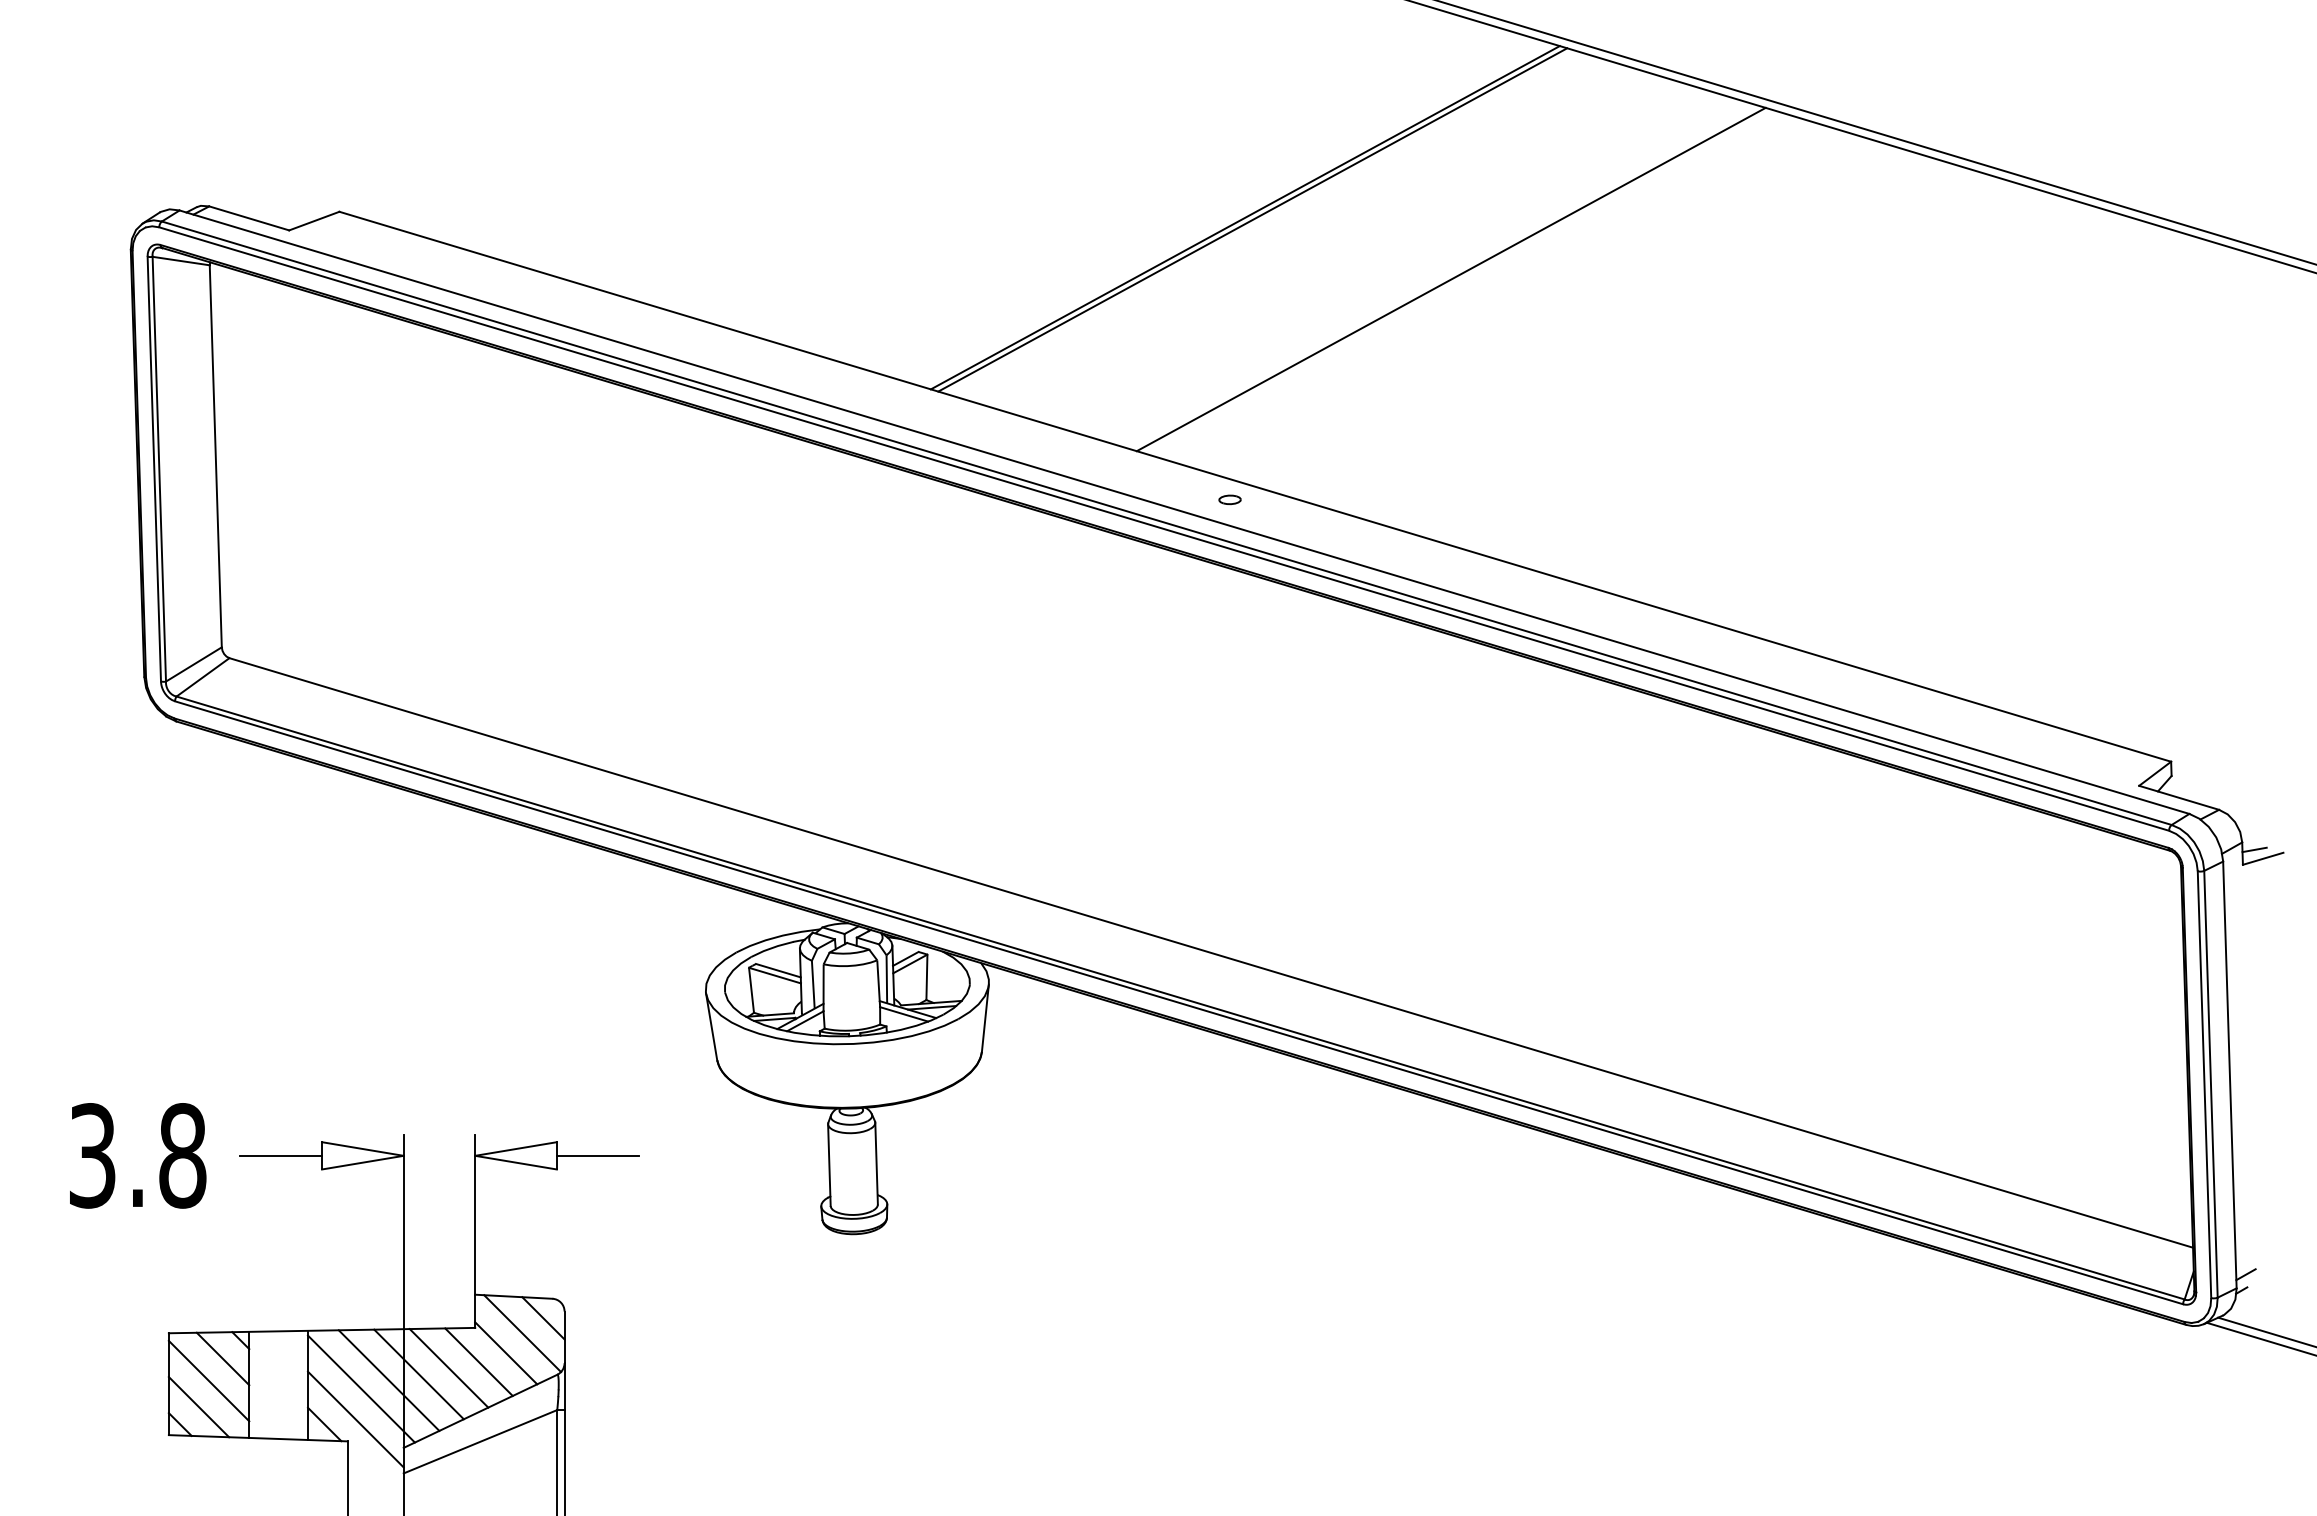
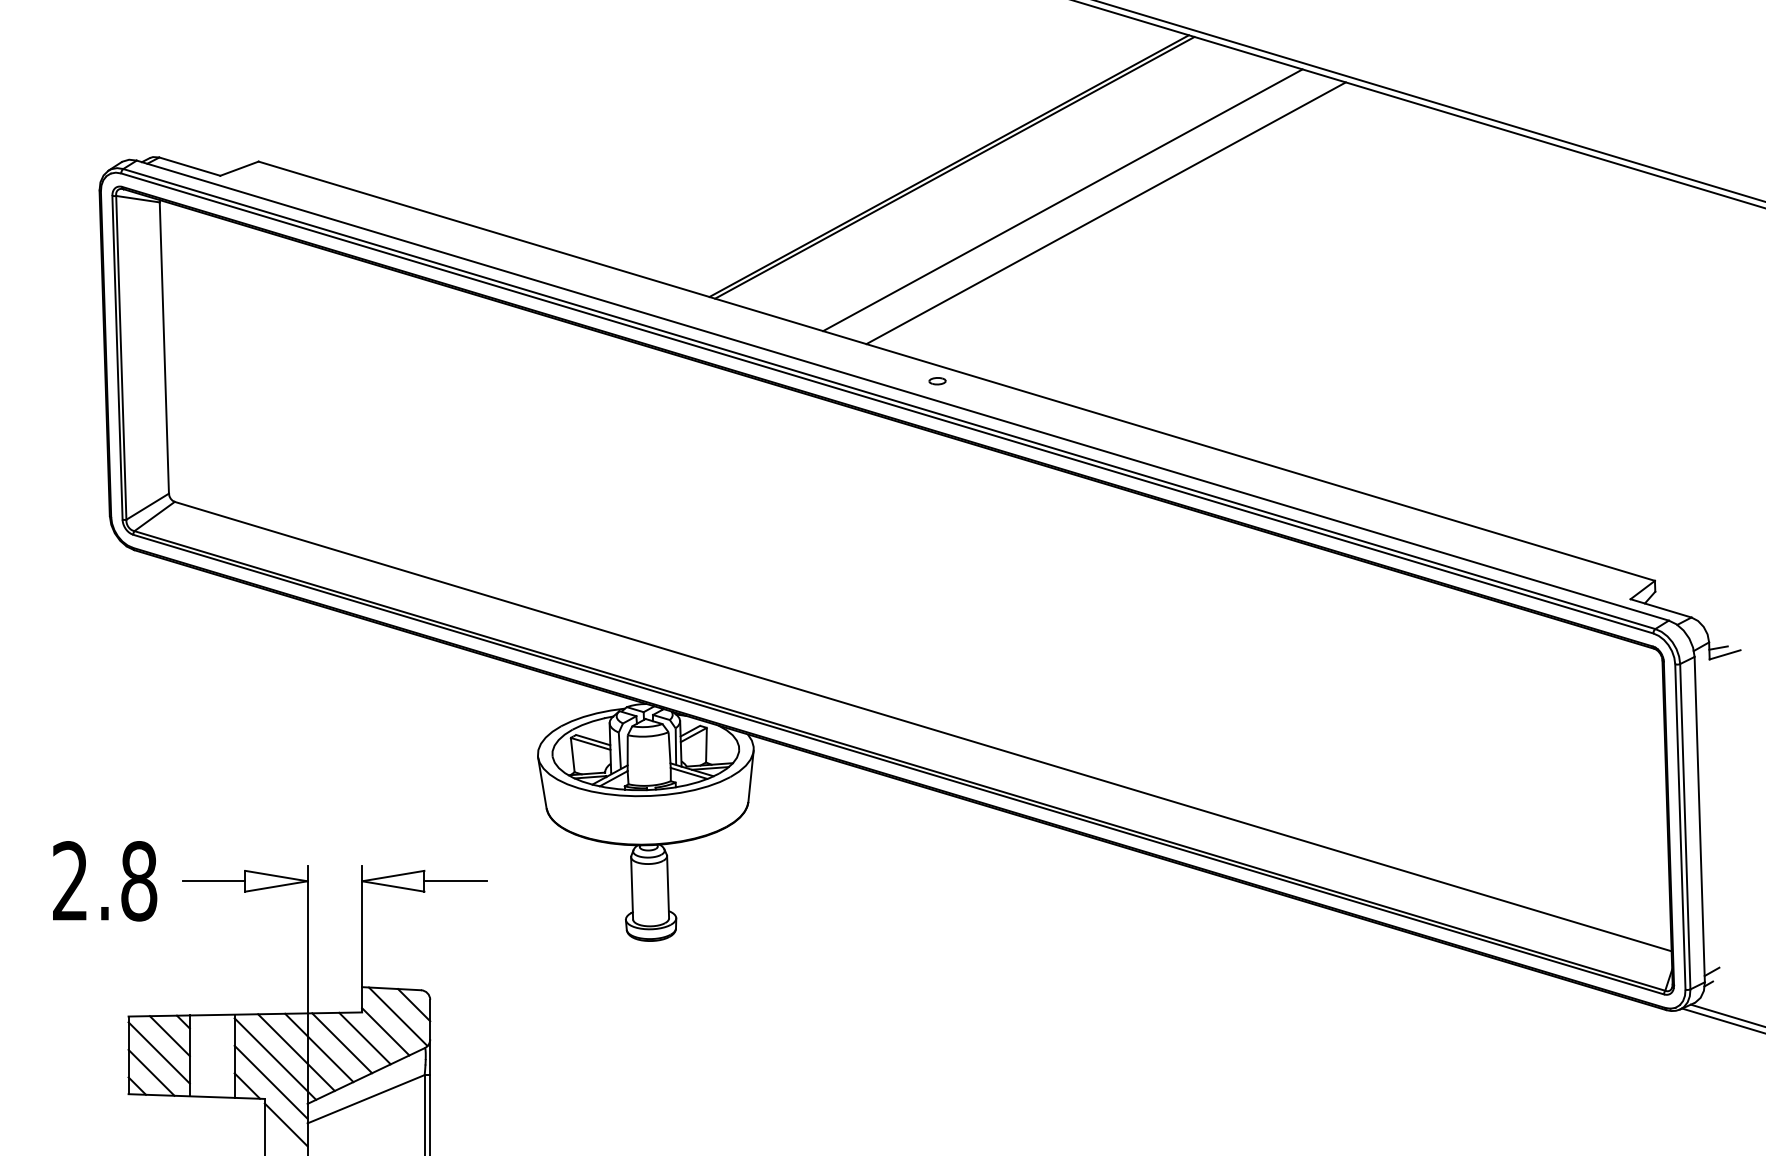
line: (1393, 262) -> (1062, 200), added
text: (92, 1156) -> (70, 881), 3.8 -> 2.8
line: (374, 1474) -> (285, 1124), added

